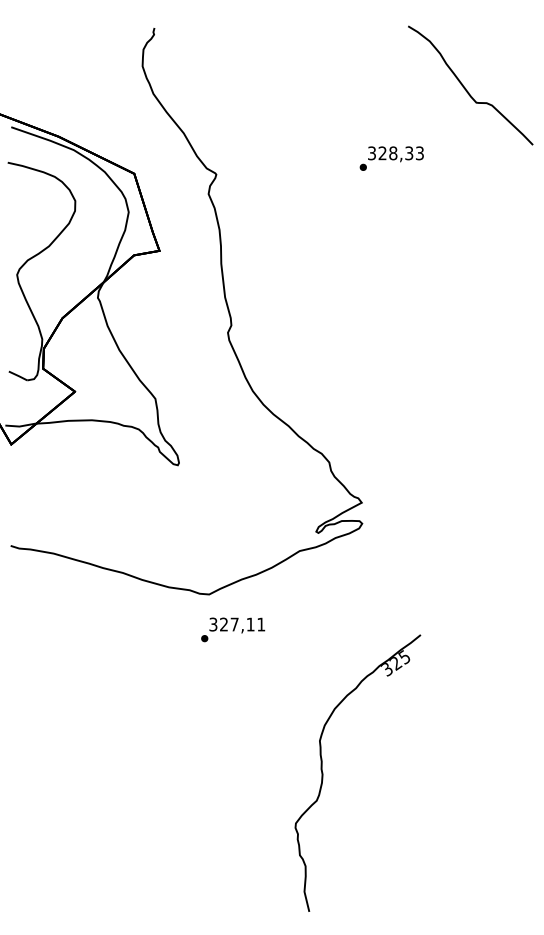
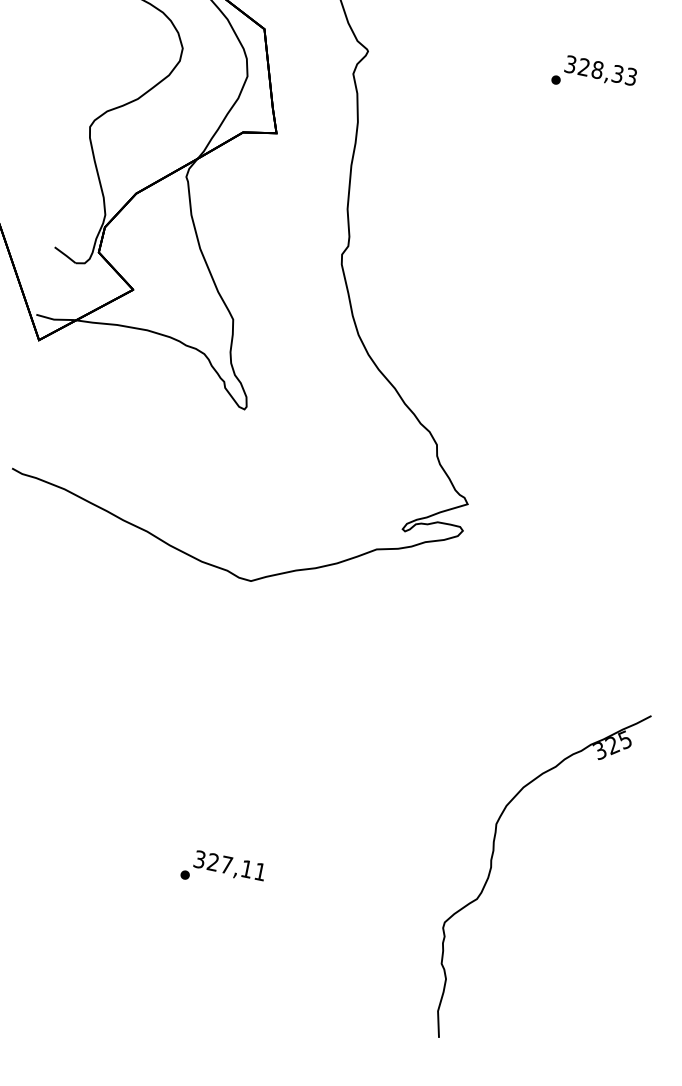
text: (233, 629) -> (223, 870), moved
part: (323, 772) -> (492, 865), moved

